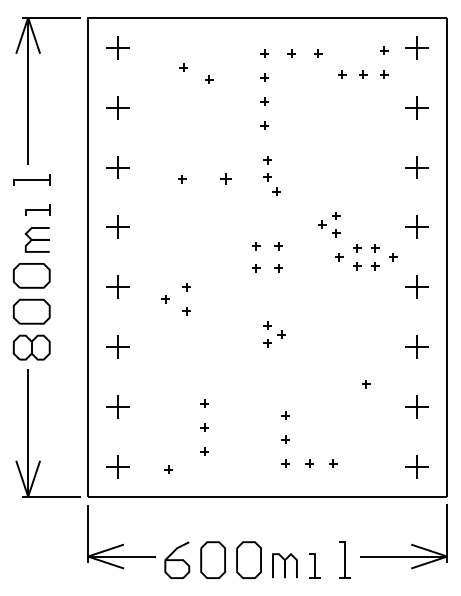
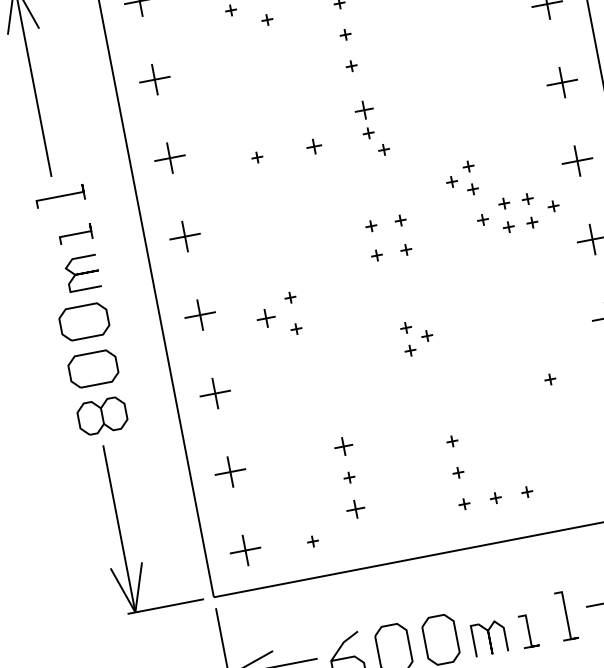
part: (267, 160) -> (364, 111), size x1.6
part: (165, 299) -> (265, 319), size x1.6
part: (204, 403) -> (343, 445), size x1.6
part: (204, 451) -> (355, 508), size x1.6

